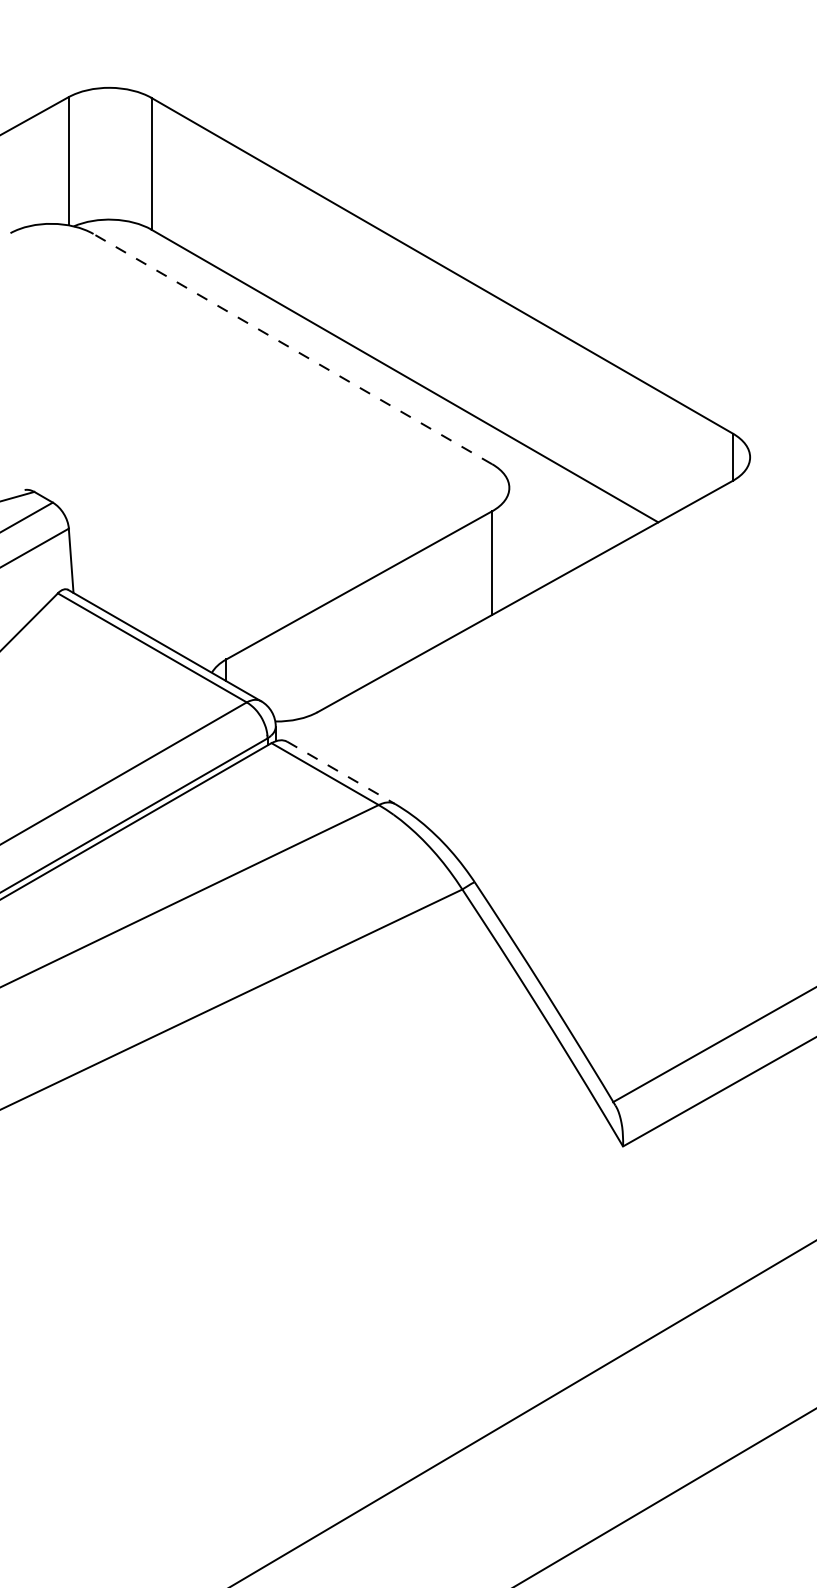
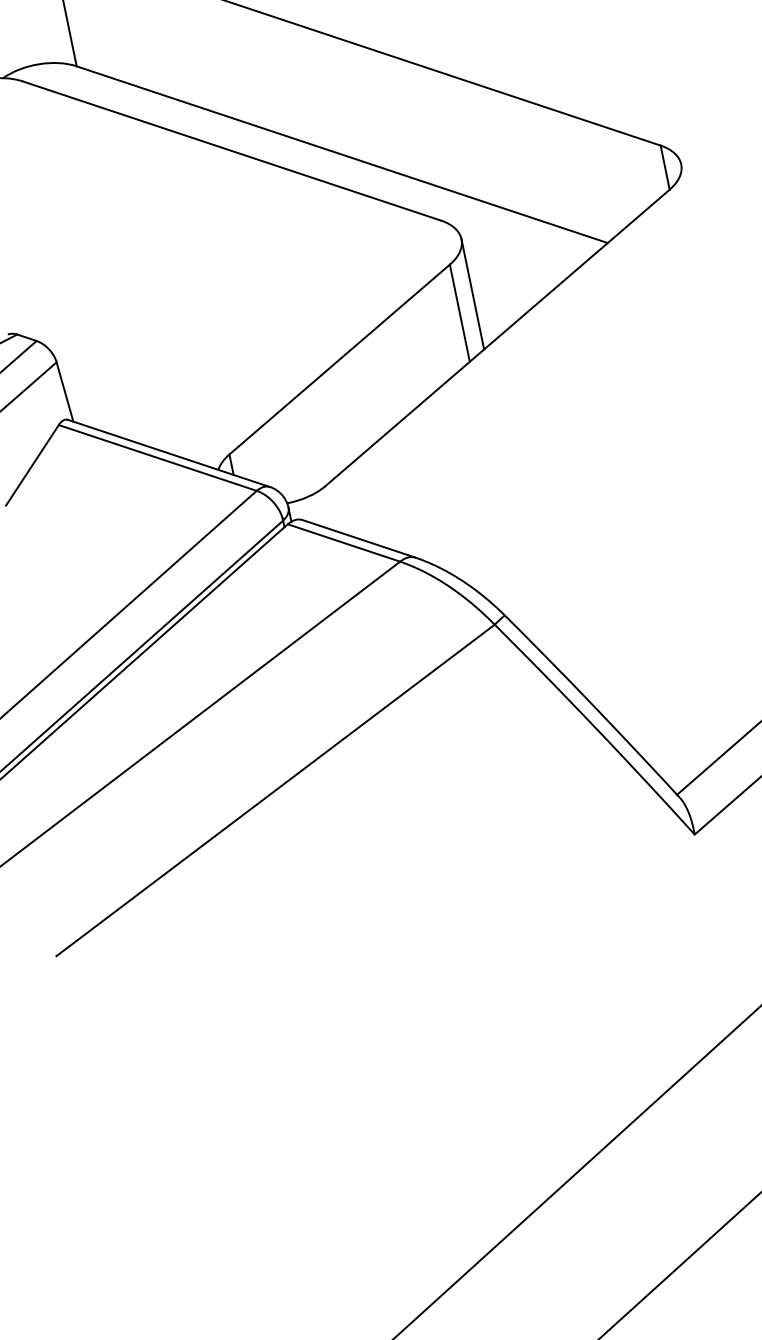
line: (292, 348) -> (231, 150), dashed -> solid
line: (509, 546) -> (472, 294), added
line: (341, 773) -> (359, 539), dashed -> solid

